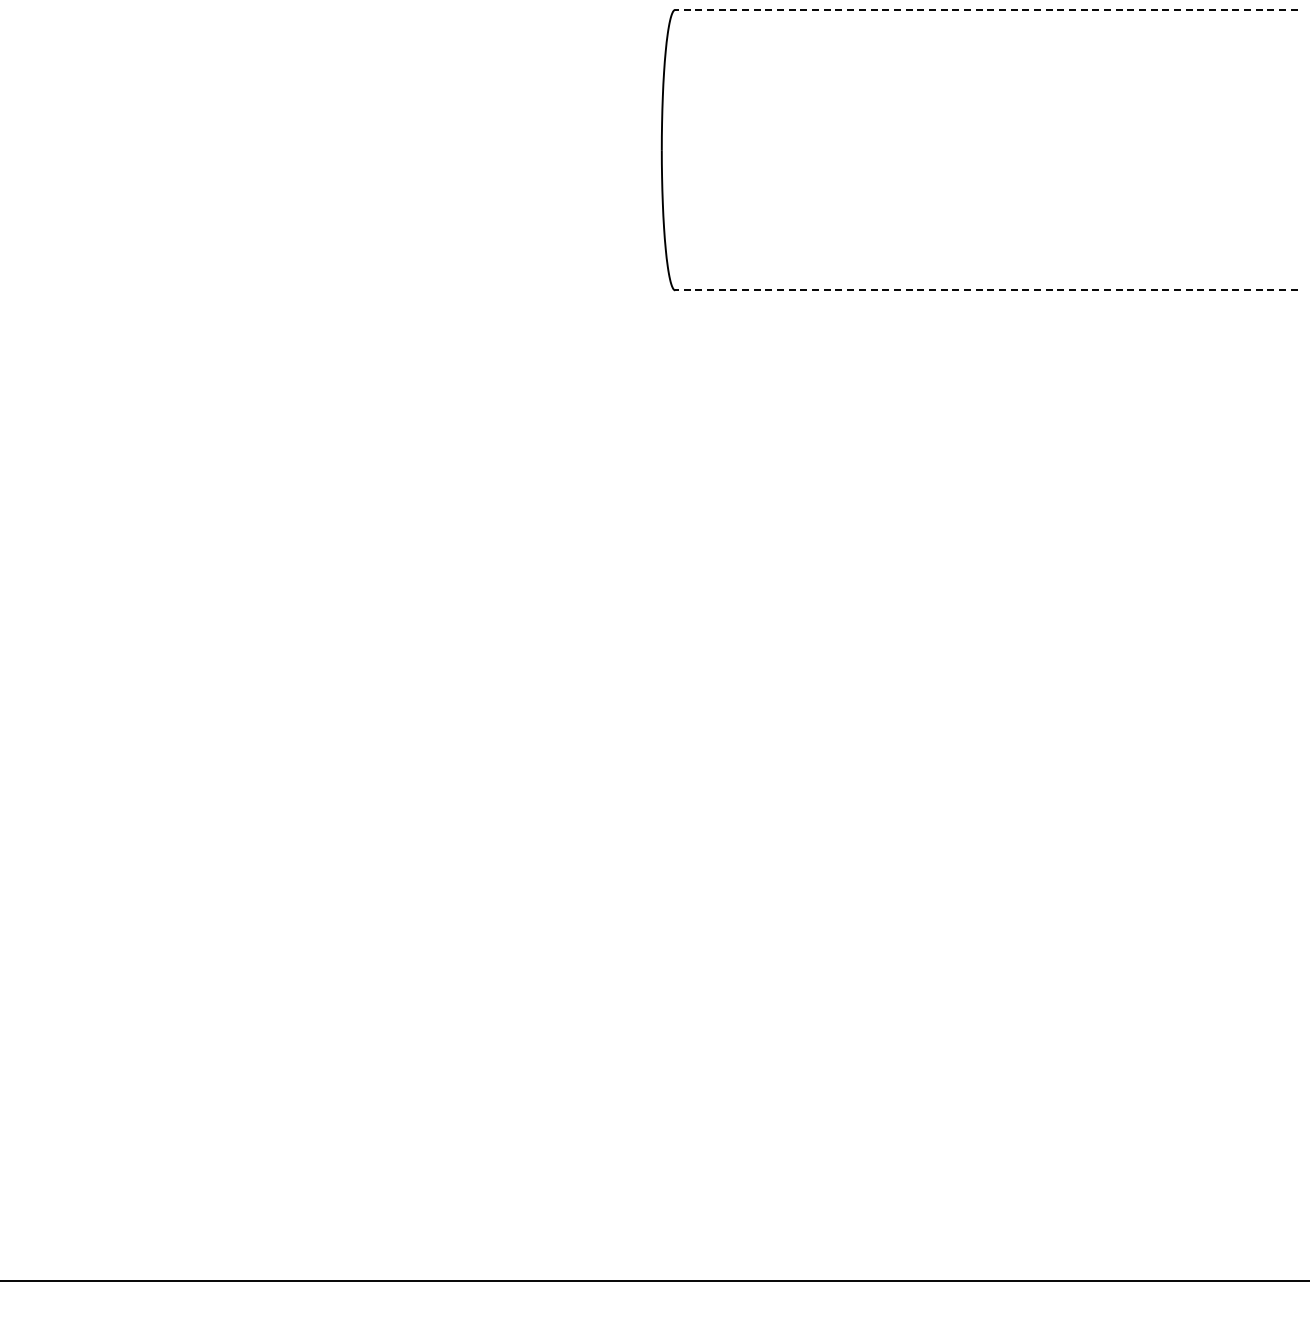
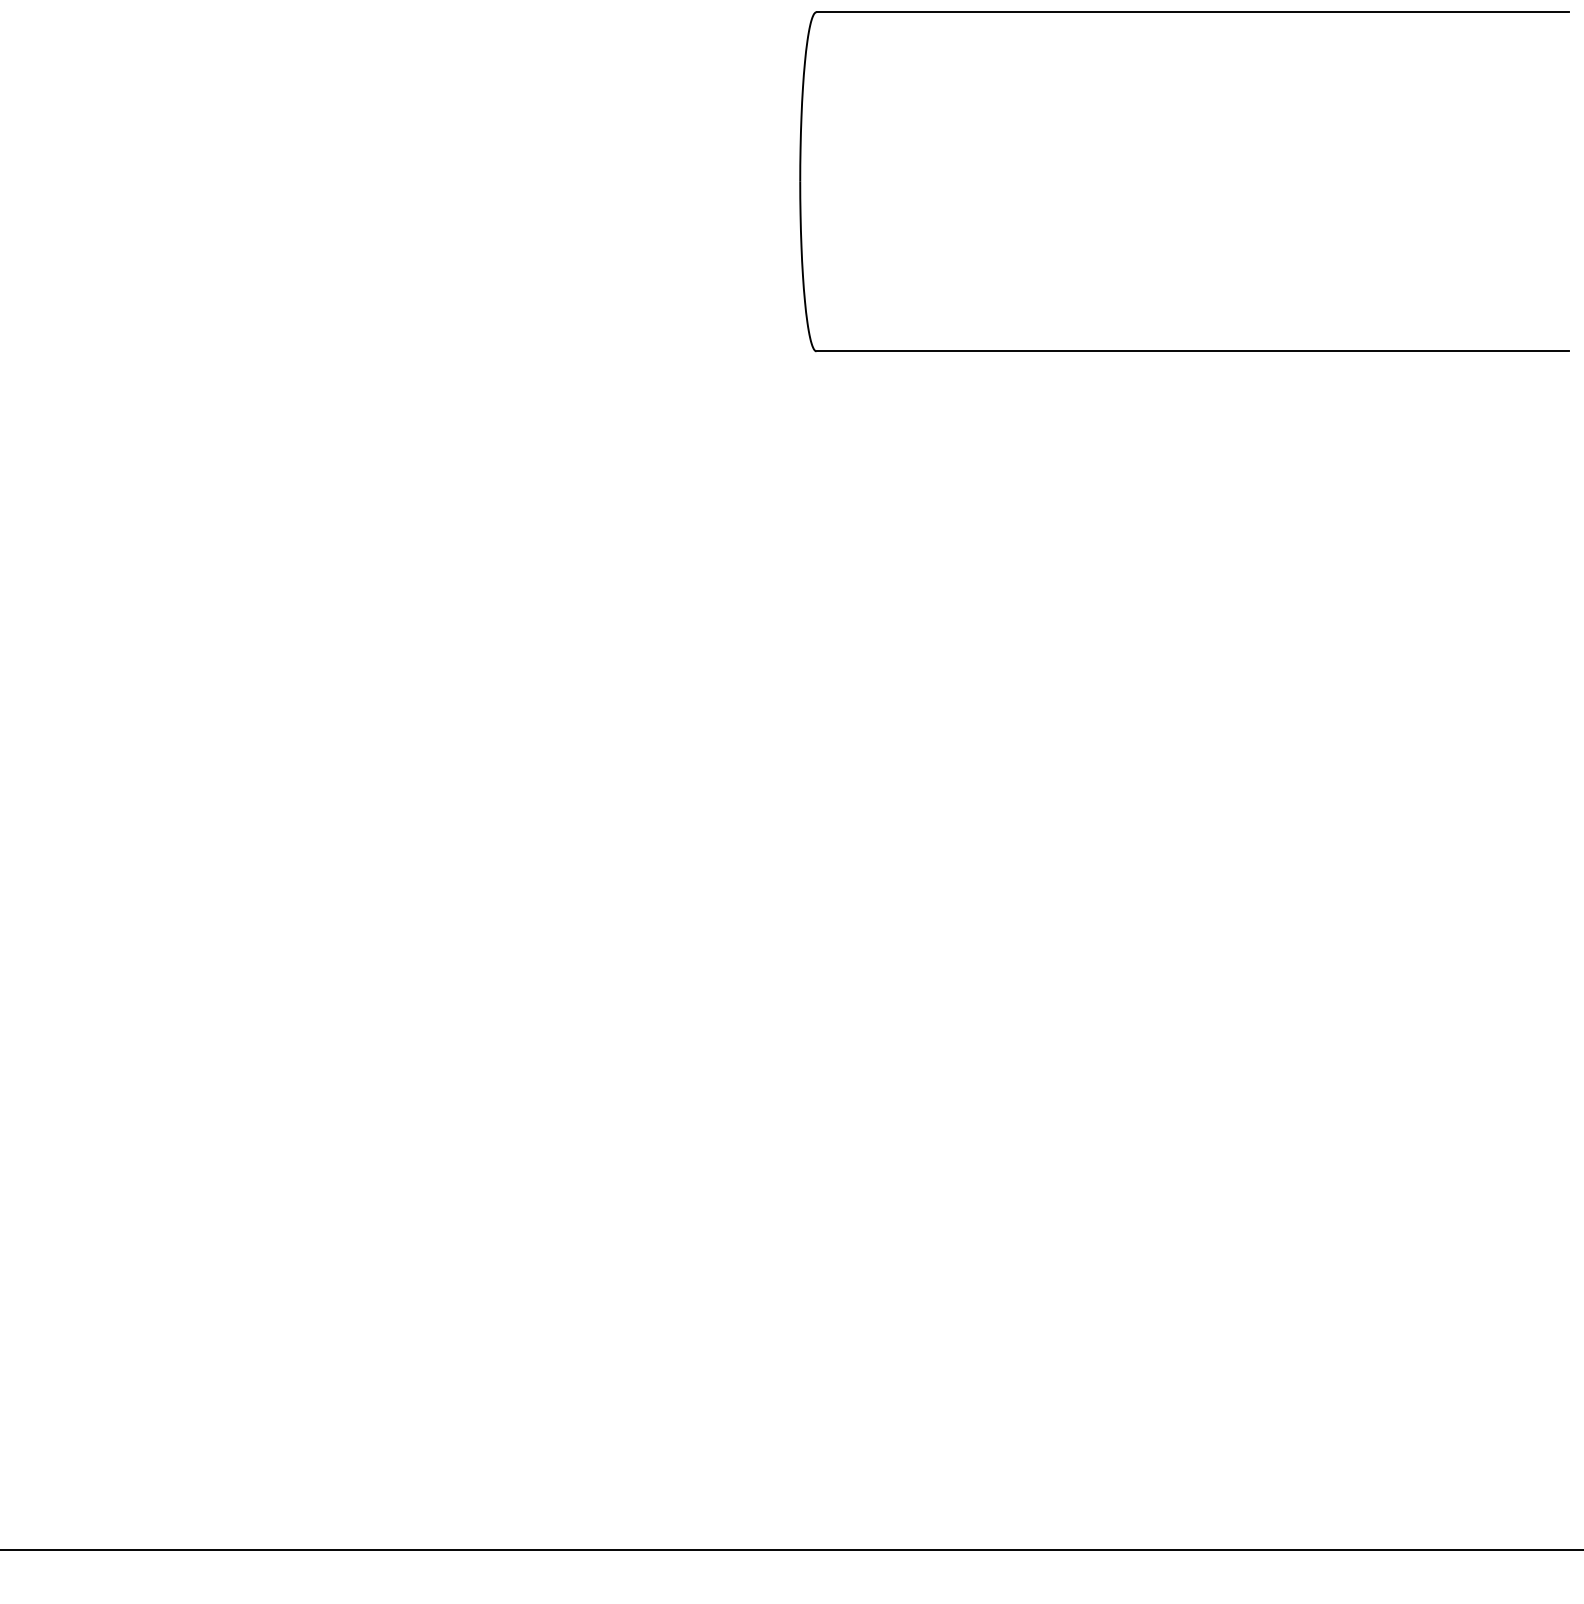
line: (986, 9) -> (1192, 11), dashed -> solid
line: (986, 290) -> (1192, 351), dashed -> solid

